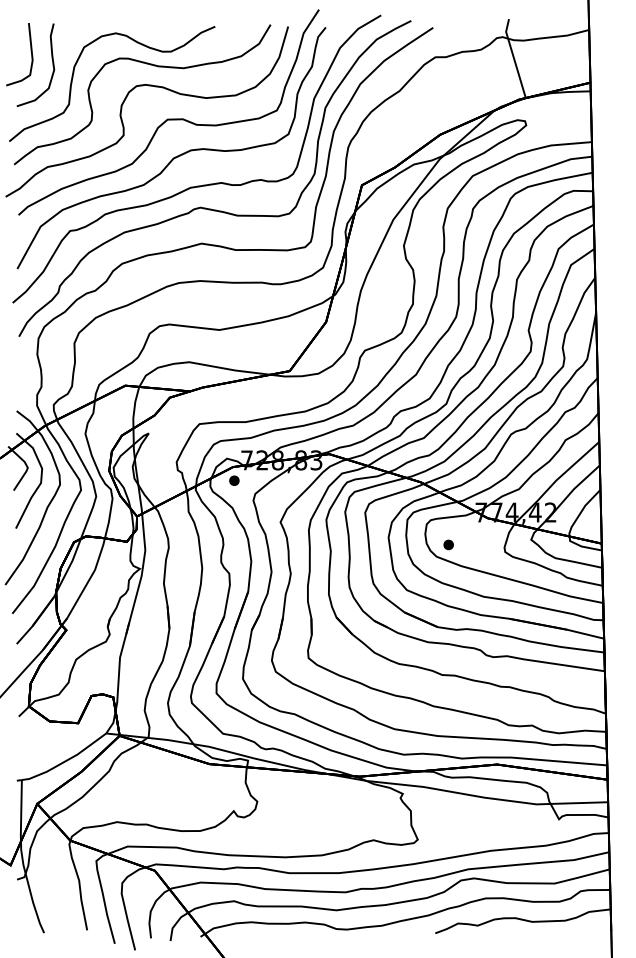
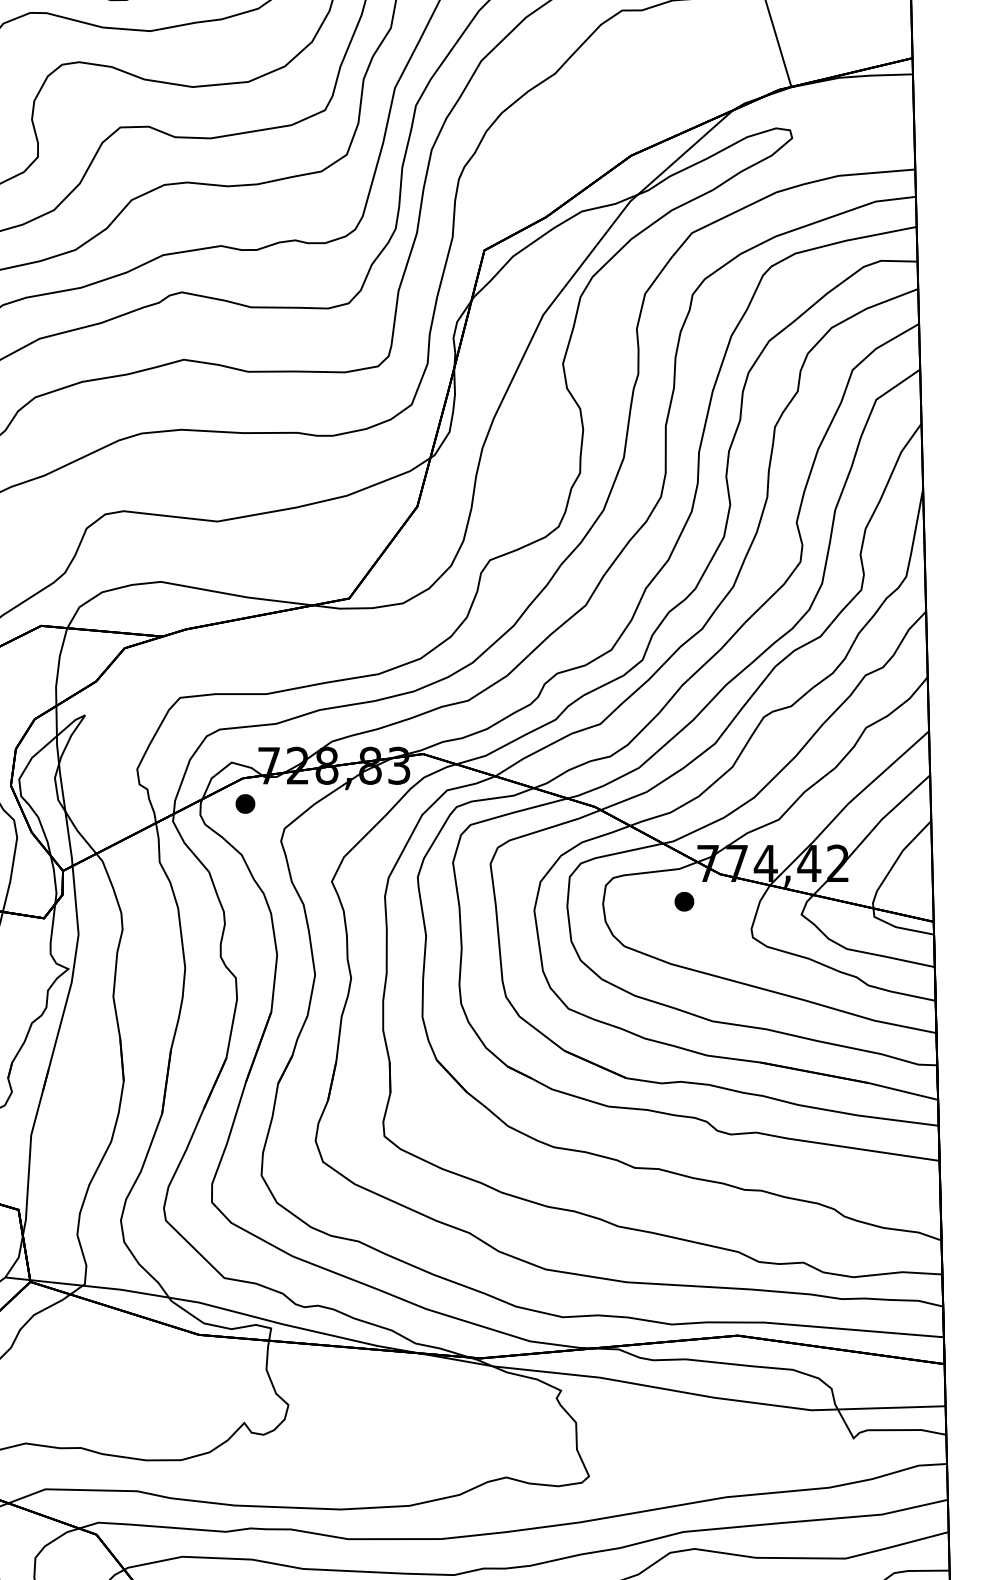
part: (448, 544) -> (684, 900), moved

